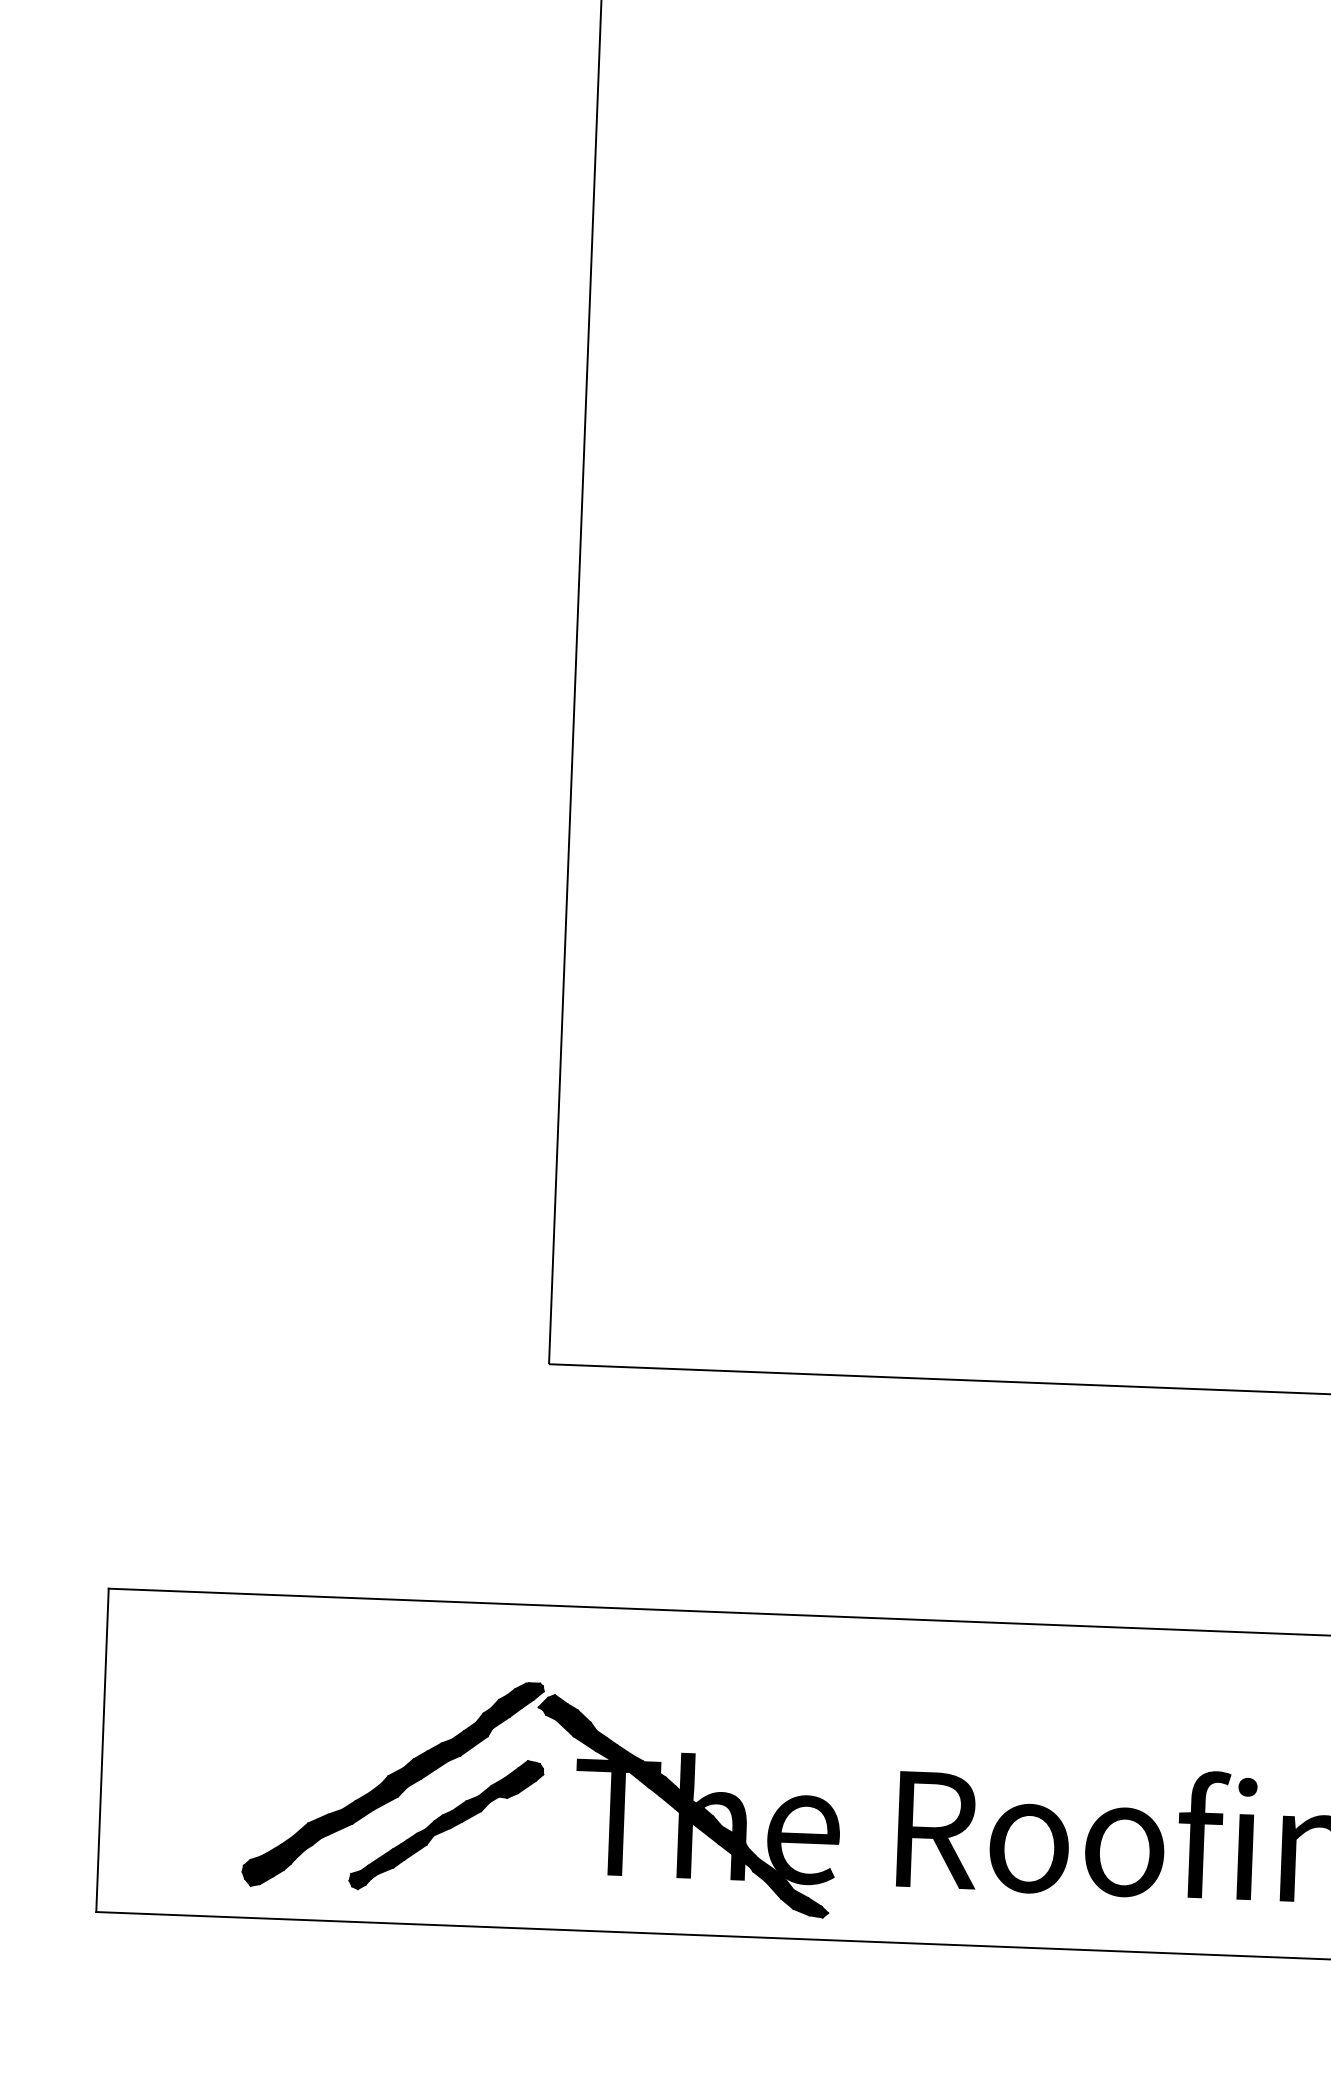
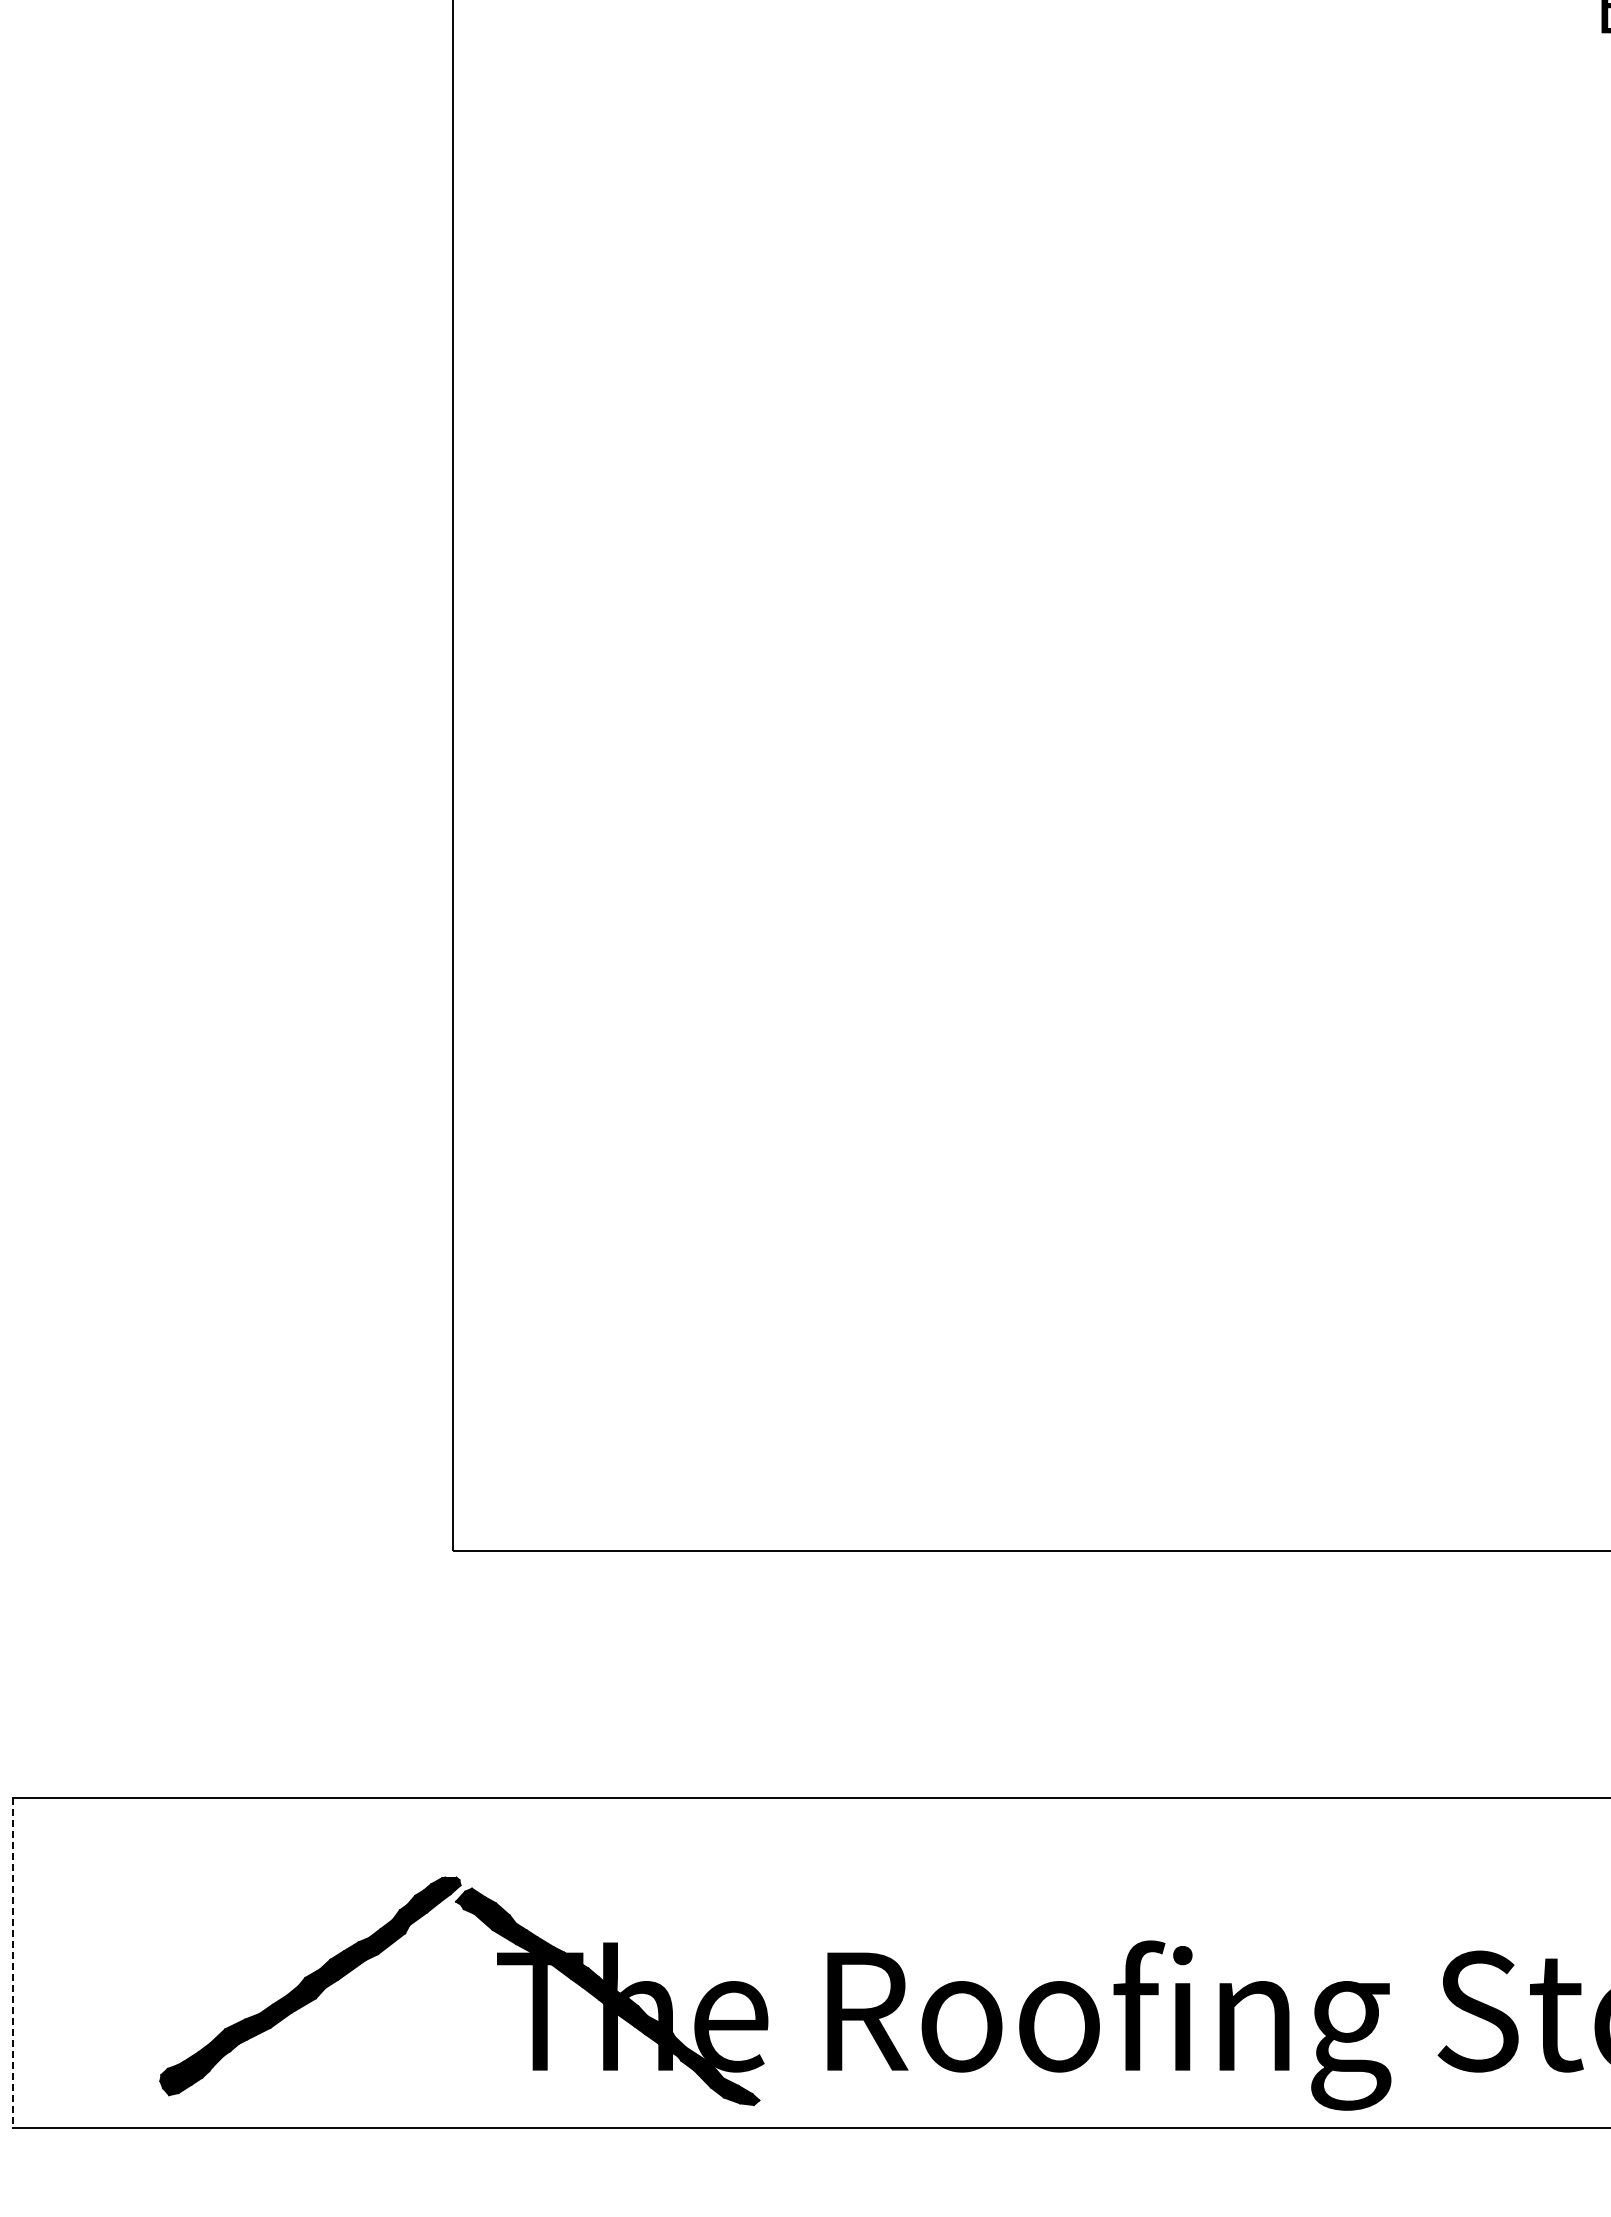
line: (102, 1751) -> (12, 1963), solid -> dashed
part: (446, 1825) -> (366, 2025), removed

